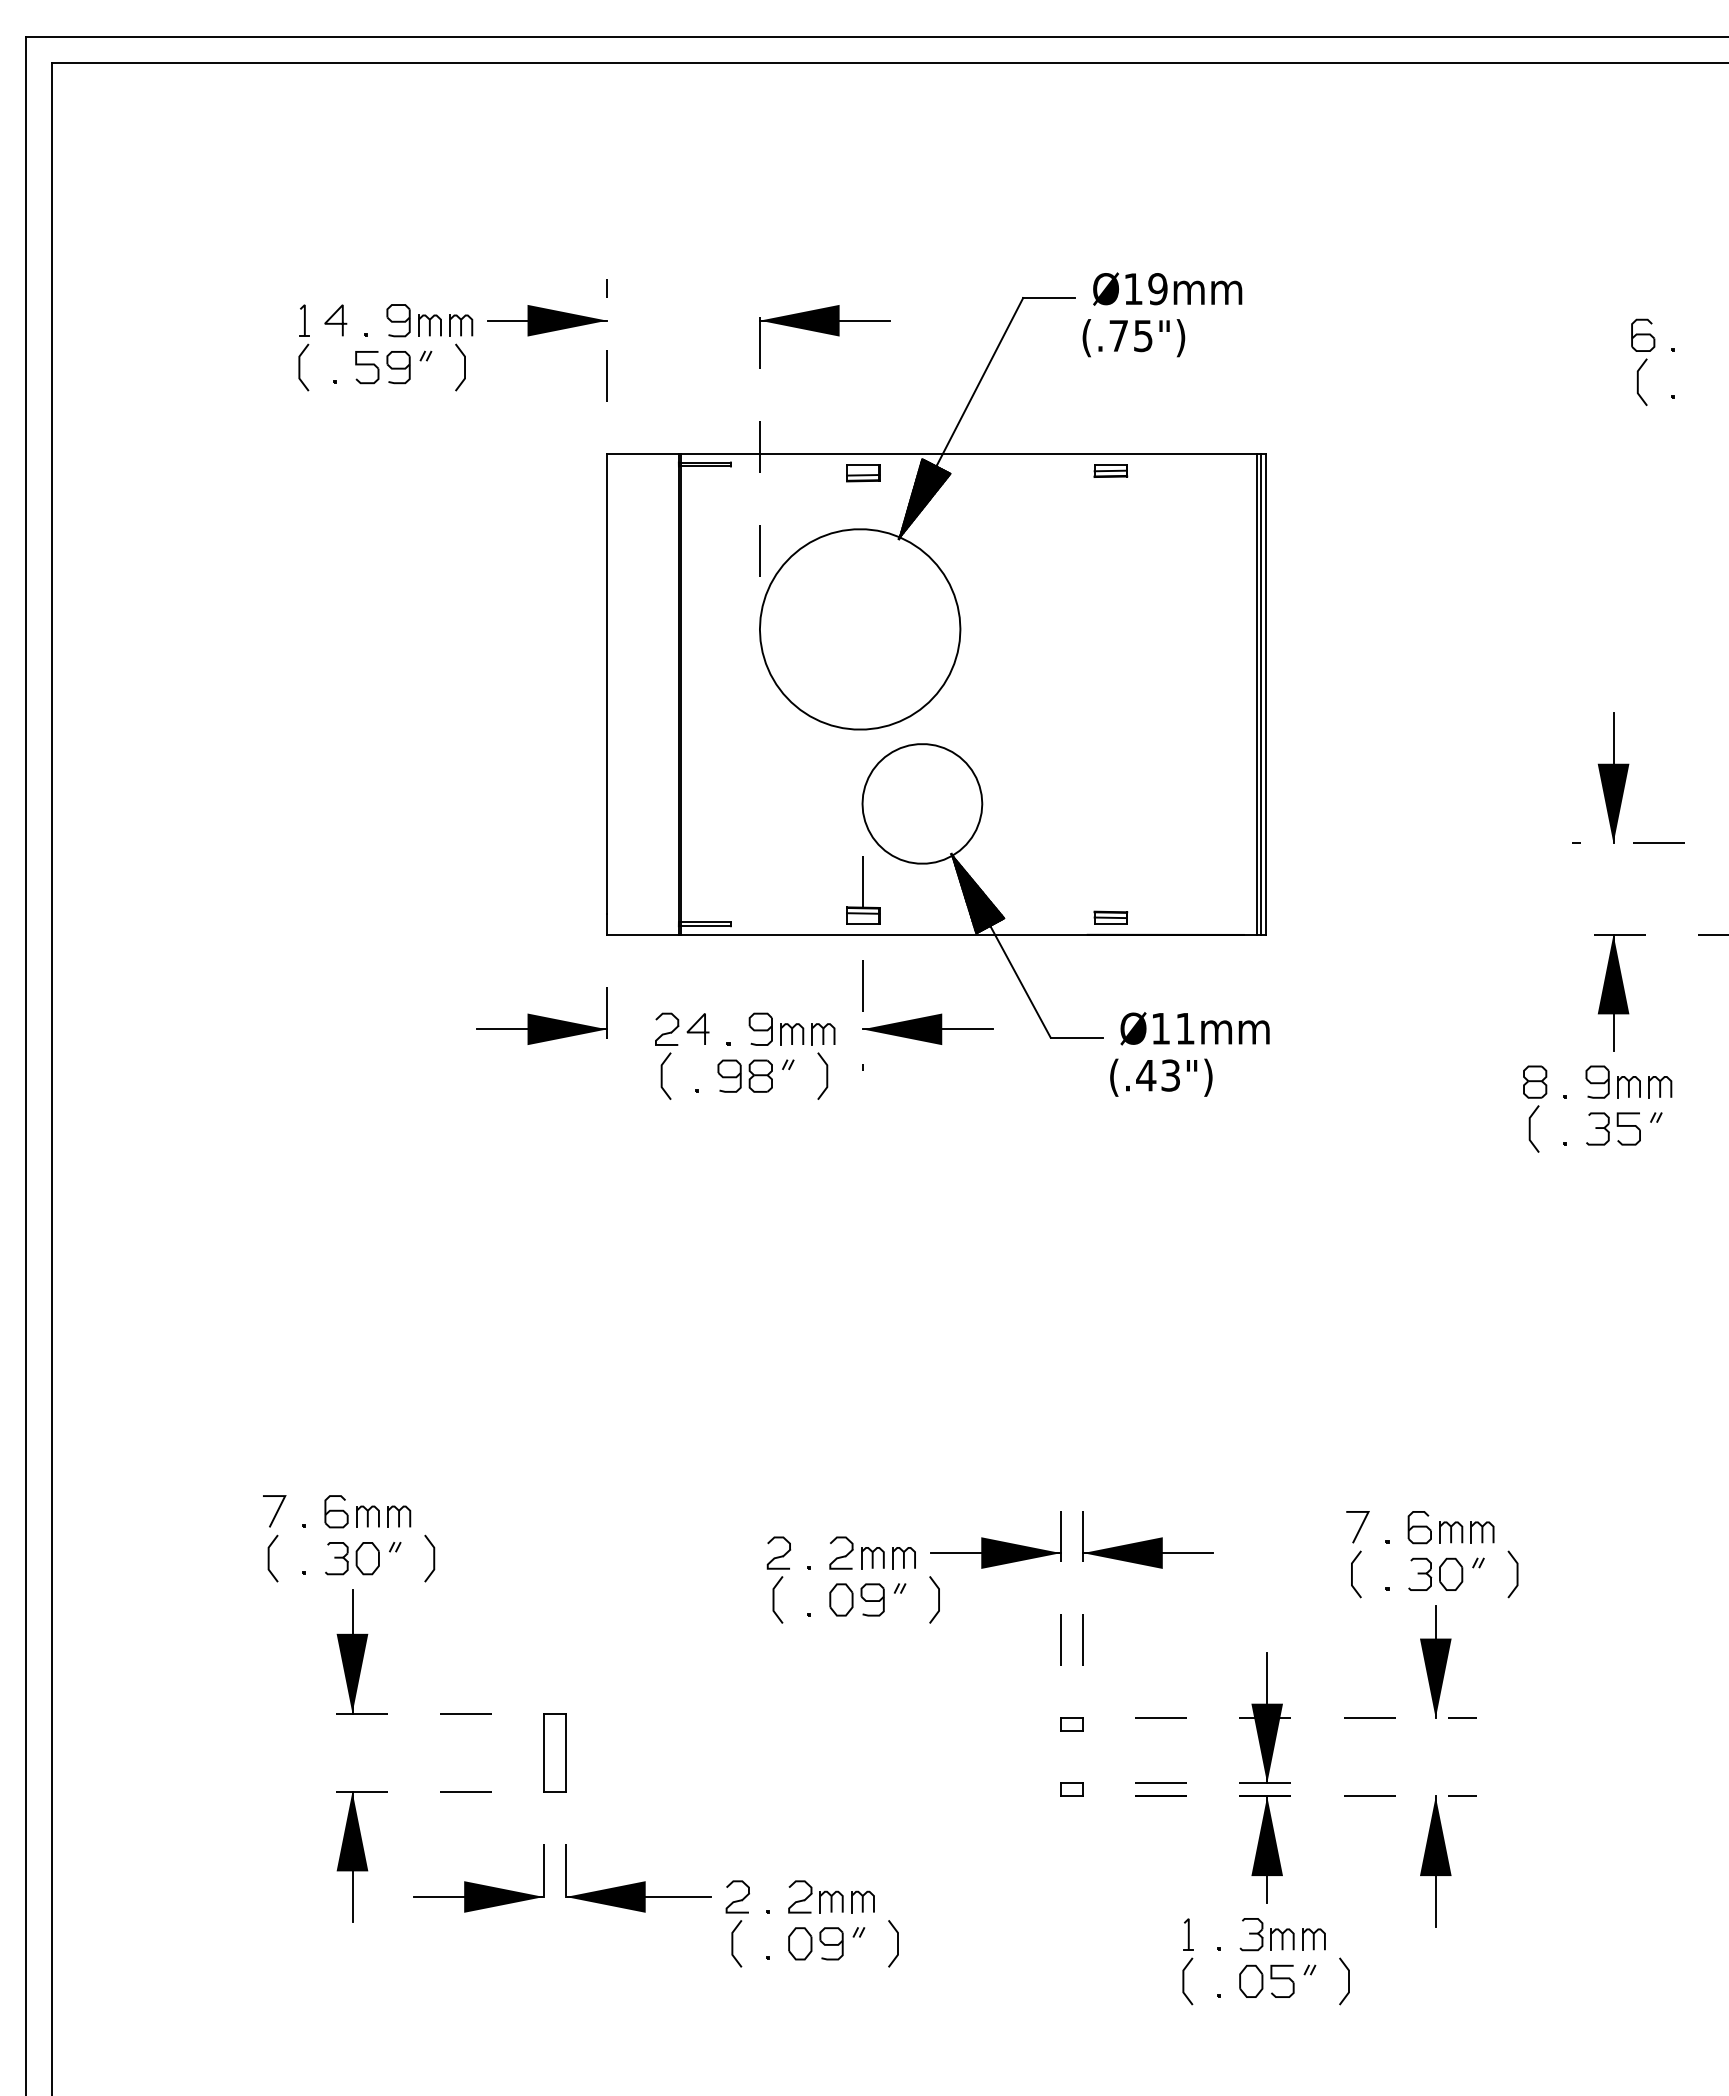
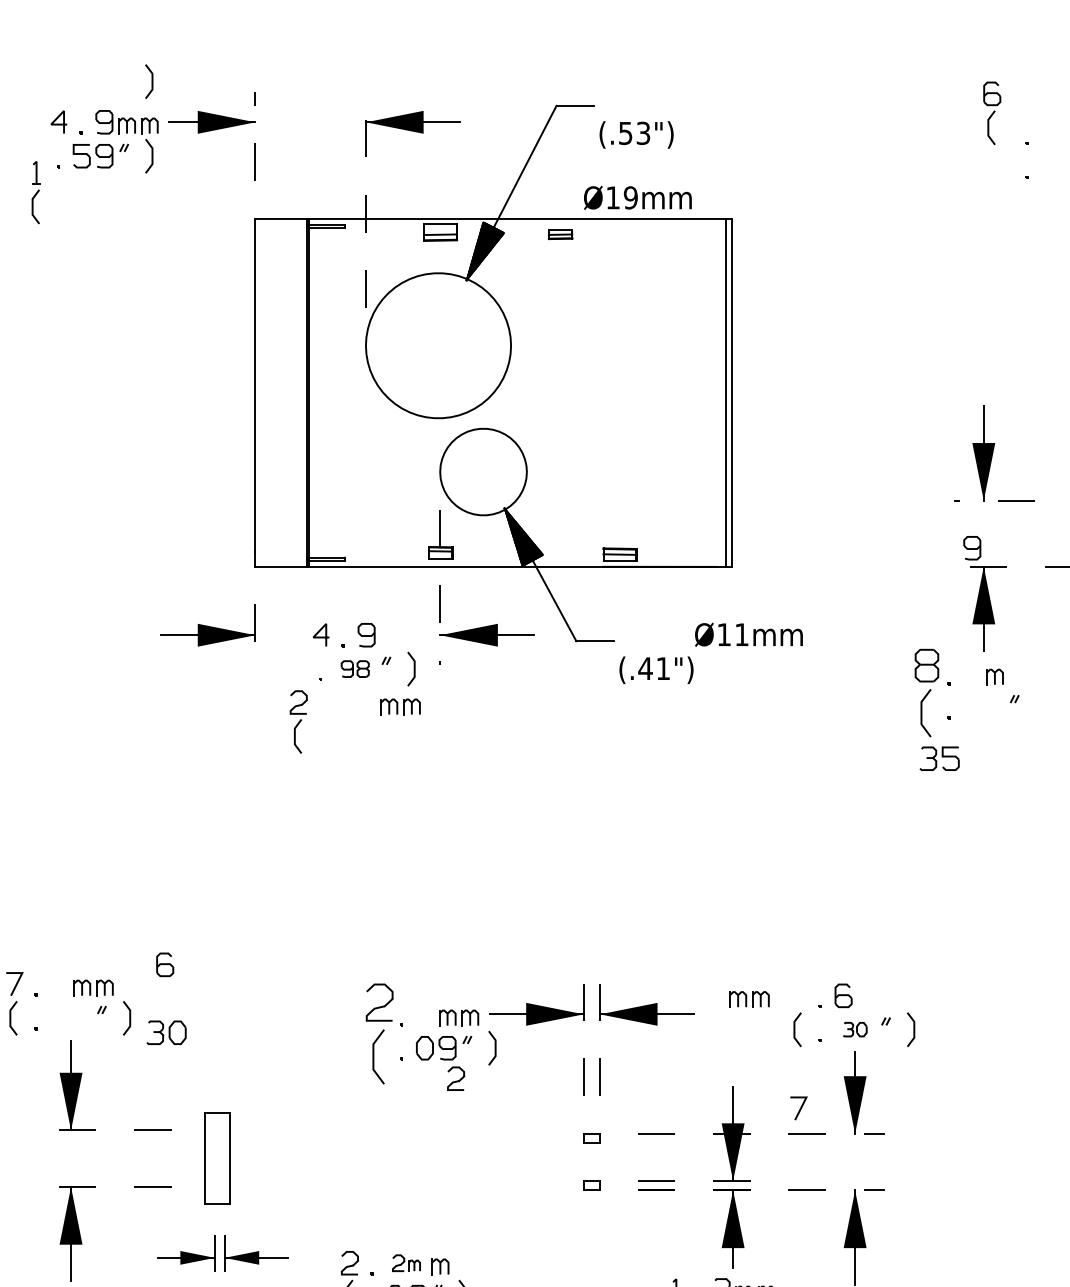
line: (464, 264) -> (152, 81), added
text: (1167, 288) -> (637, 197), moved
text: (1130, 335) -> (634, 133), (.75") -> (.53")
part: (303, 347) -> (35, 192), moved
part: (1643, 361) -> (992, 112), moved
part: (1110, 470) -> (560, 234), moved
part: (863, 473) -> (440, 232), size x1.4
line: (1260, 694) -> (728, 392), removed
part: (1110, 917) -> (619, 554), size x1.4
text: (1194, 1028) -> (748, 634), moved
part: (807, 1034) -> (400, 706), moved
part: (667, 1055) -> (299, 721), moved
part: (744, 1075) -> (354, 668), size x0.7
text: (1170, 1075) -> (663, 668), (.43") -> (.41")
part: (1597, 1081) -> (972, 547), moved
part: (1660, 1087) -> (1017, 677), removed
part: (1535, 1108) -> (927, 692), size x1.4
part: (1613, 1128) -> (939, 758), moved
part: (336, 1511) -> (165, 964), moved
line: (1359, 1527) -> (799, 1108), moved
part: (1466, 1532) -> (749, 999), moved
part: (841, 1552) -> (456, 1078), moved
part: (352, 1558) -> (166, 1032), moved
part: (1435, 1573) -> (854, 1029), size x0.6
part: (778, 1579) -> (379, 1033), size x1.6
part: (554, 1752) -> (217, 1158), size x1.6
part: (562, 1878) -> (223, 1249), size x0.6
part: (815, 1896) -> (406, 1262), size x0.7

